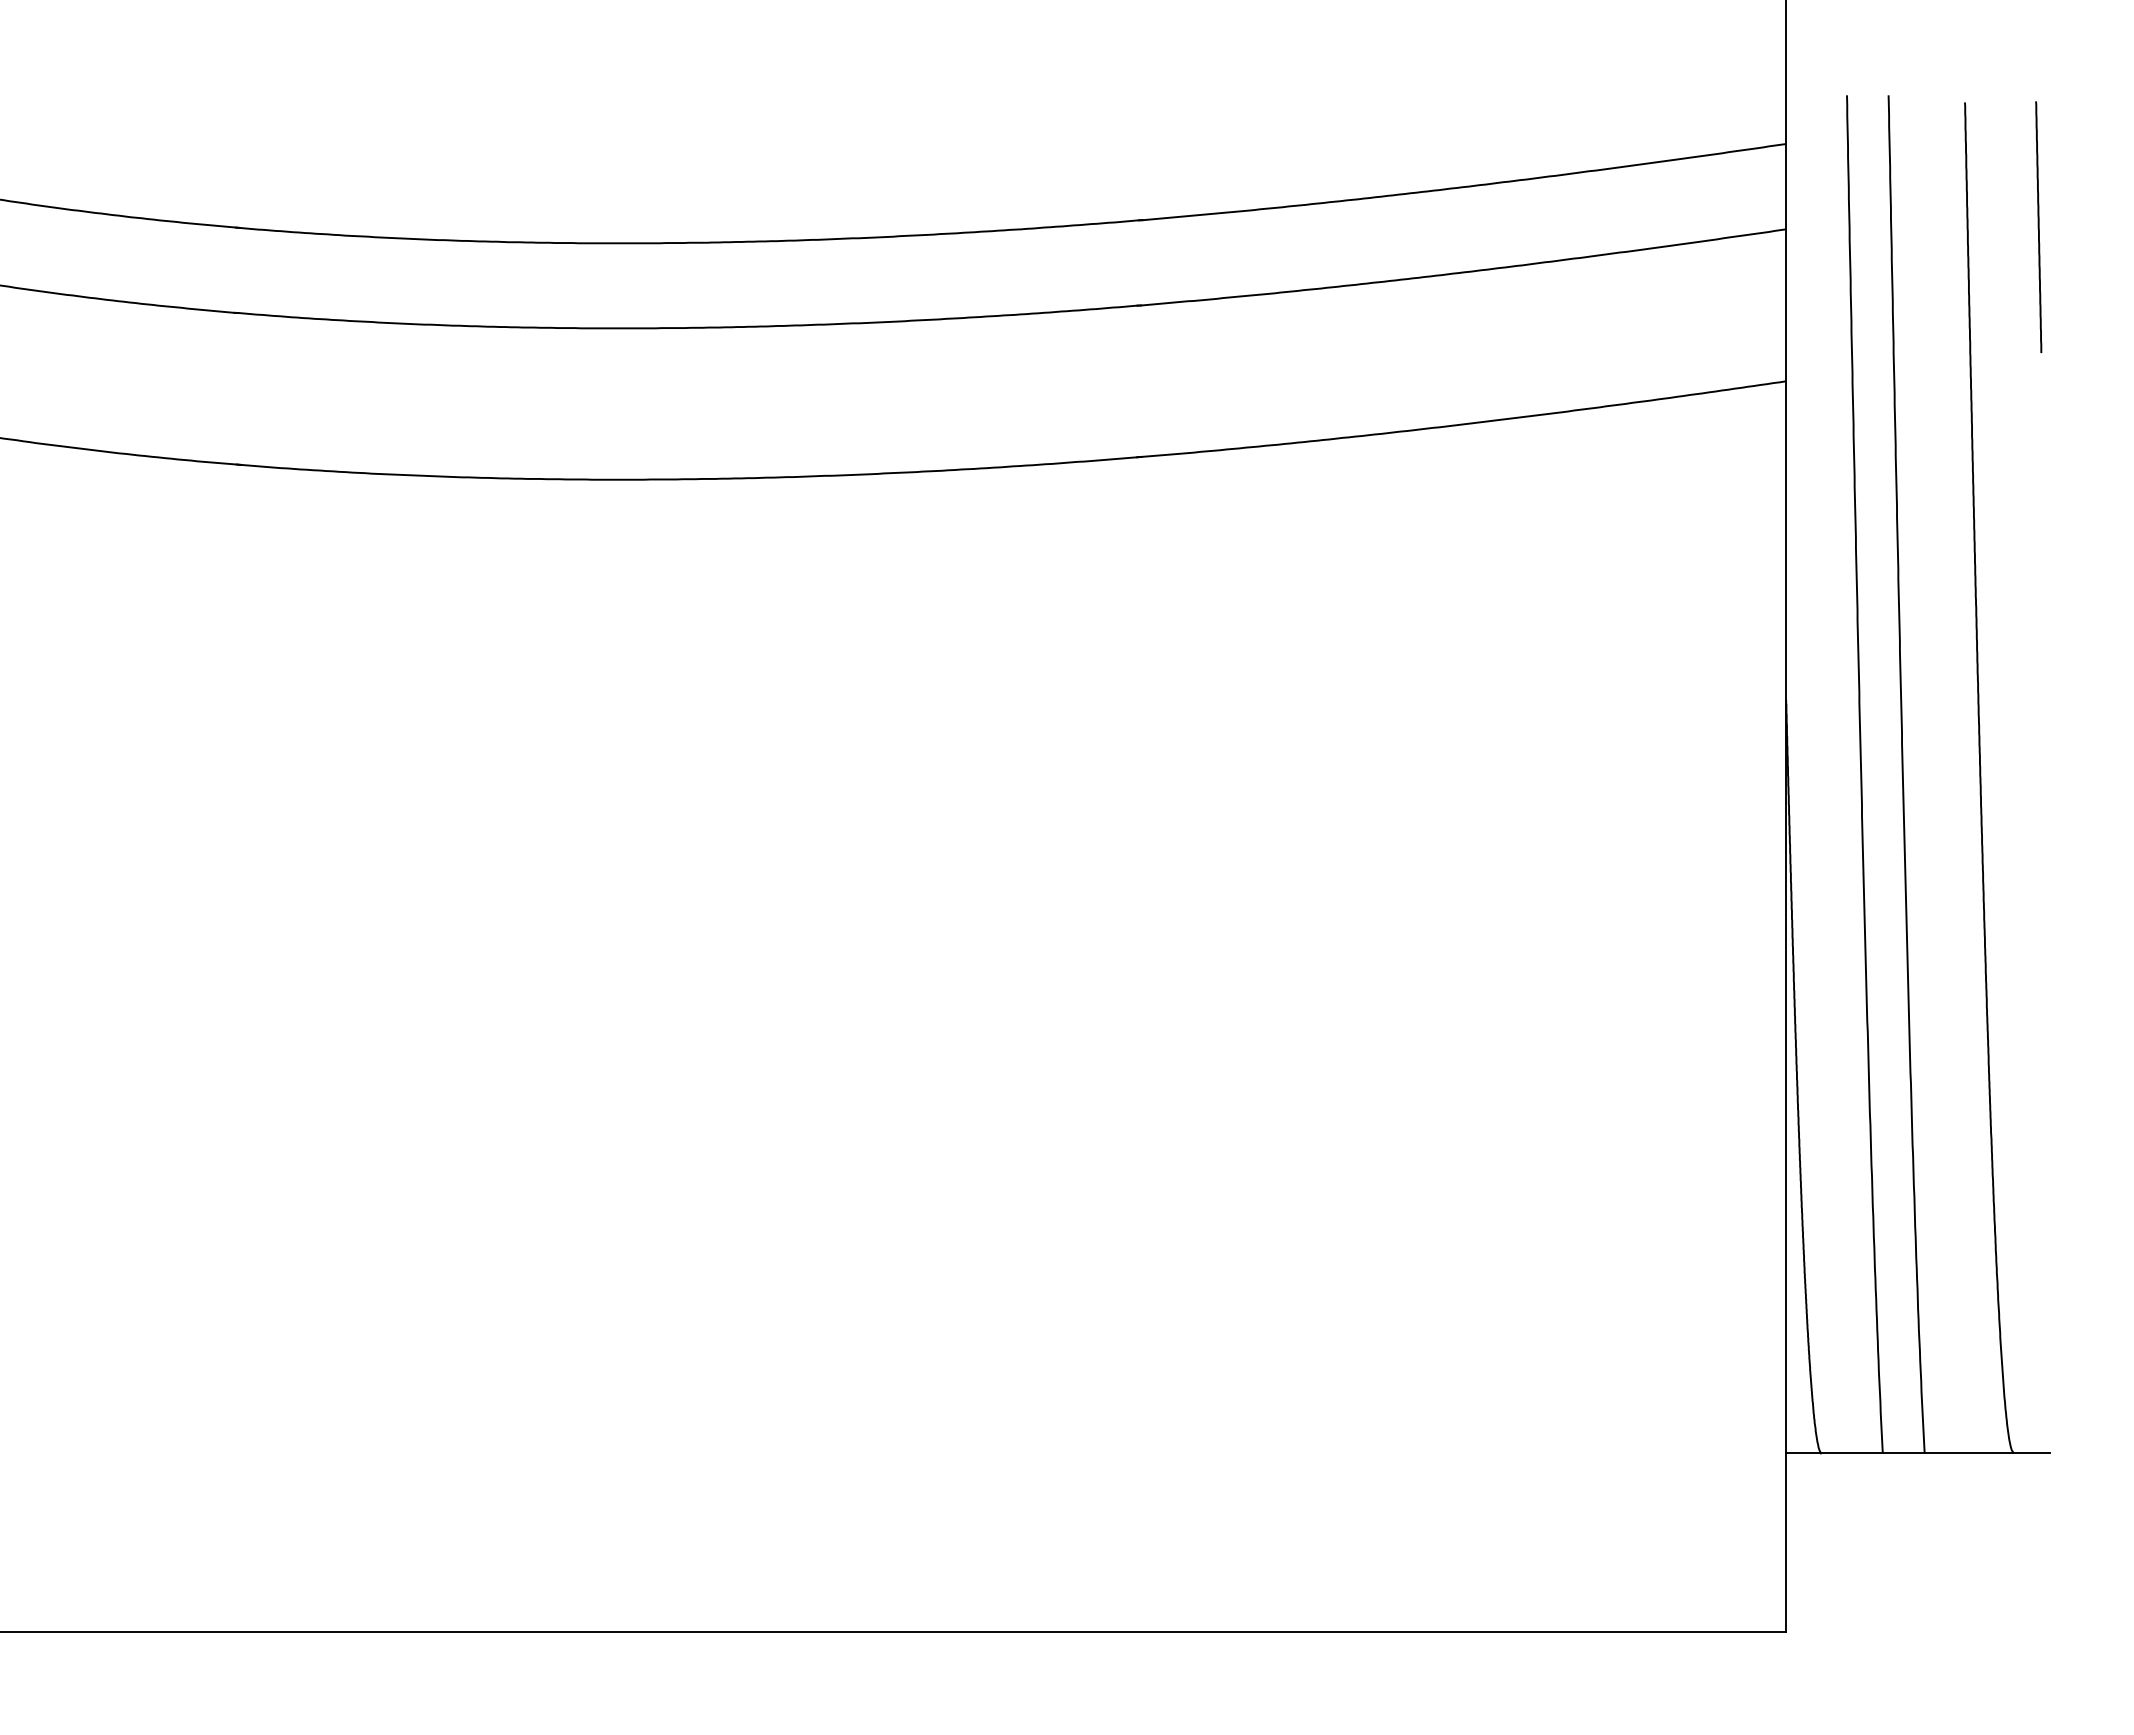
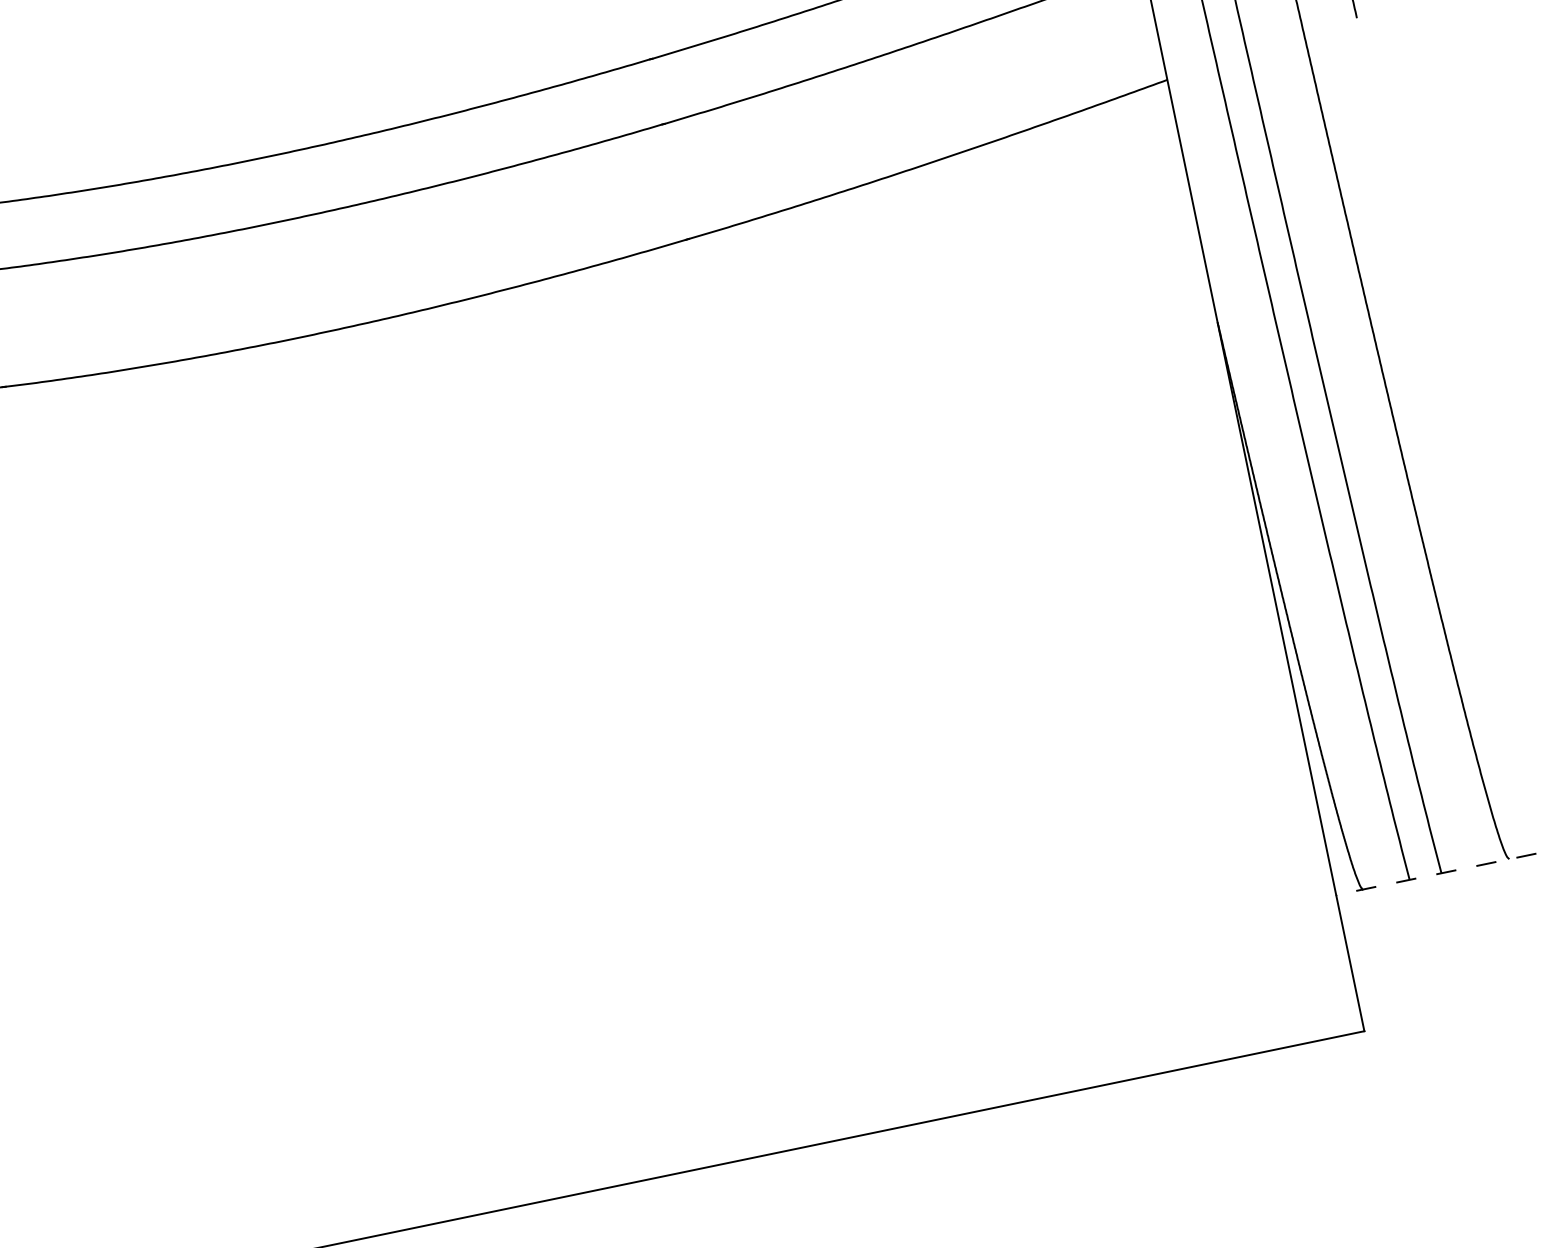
line: (1917, 1453) -> (1436, 874), solid -> dashed

